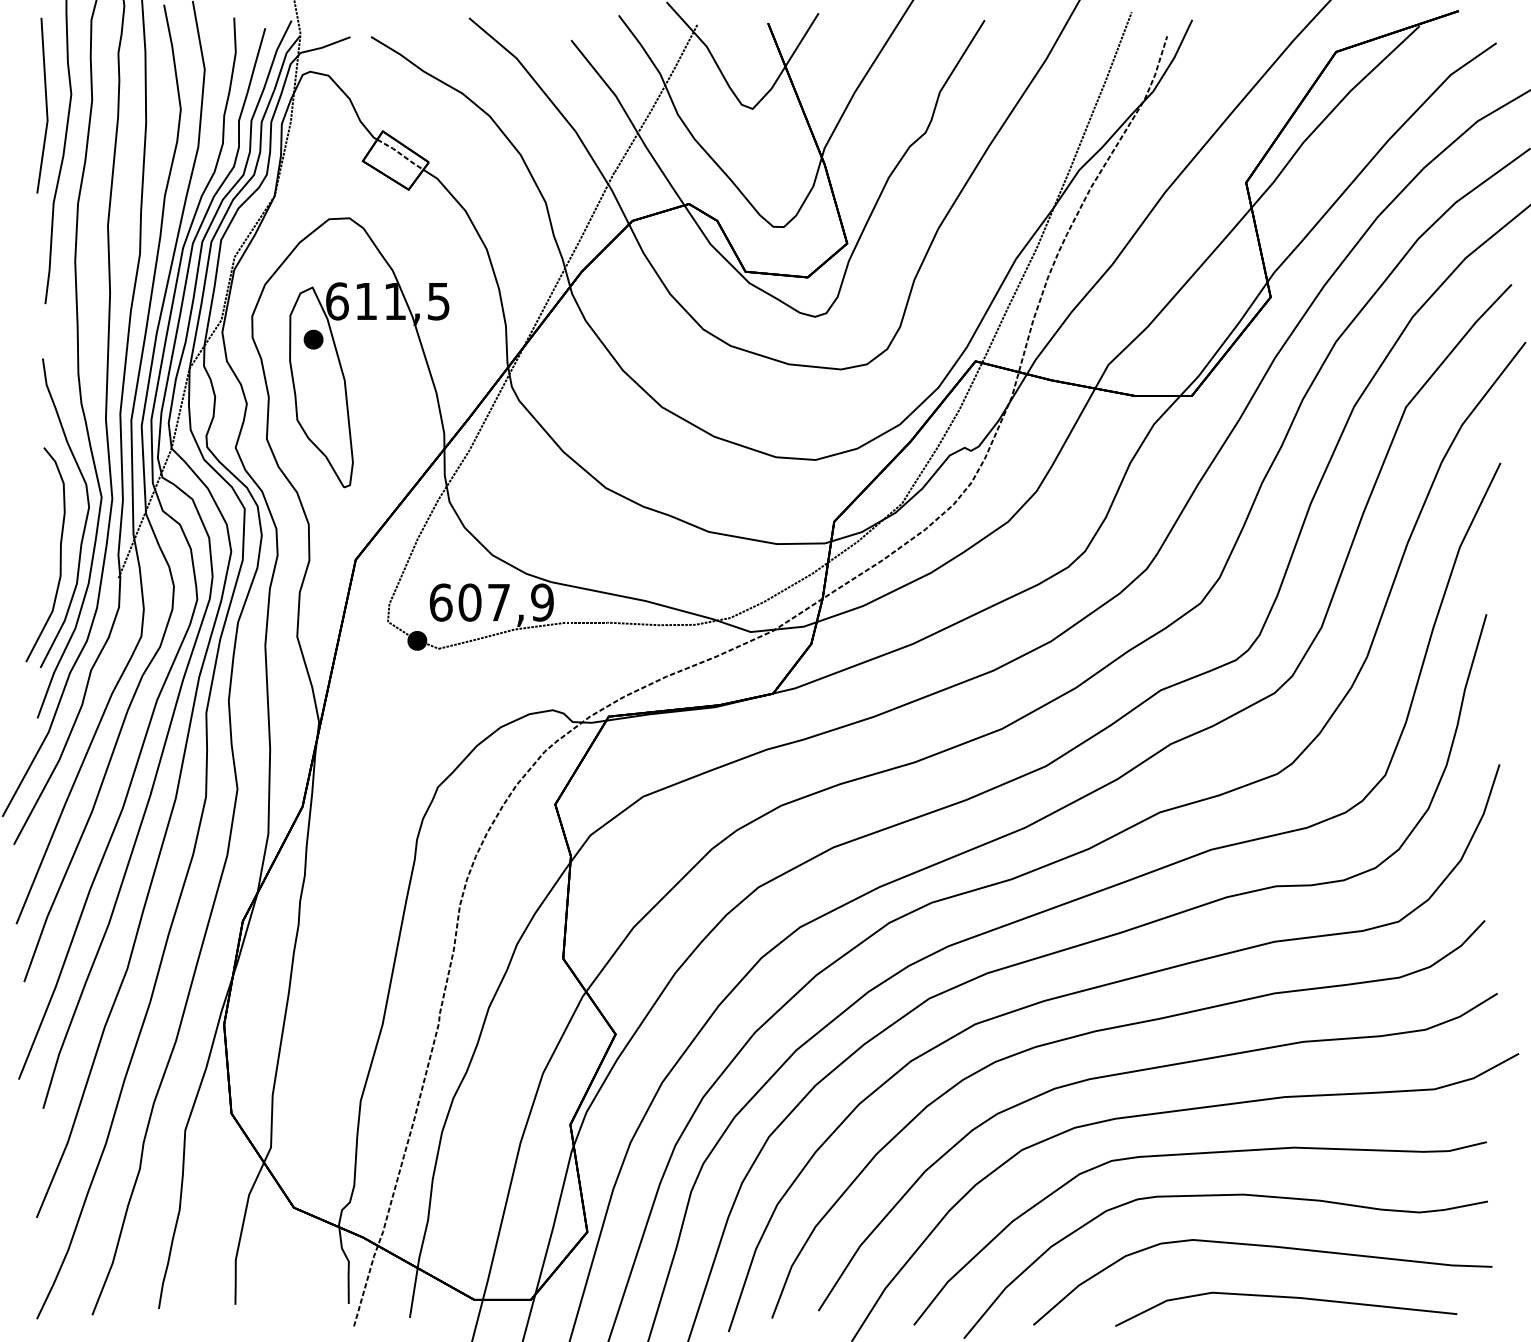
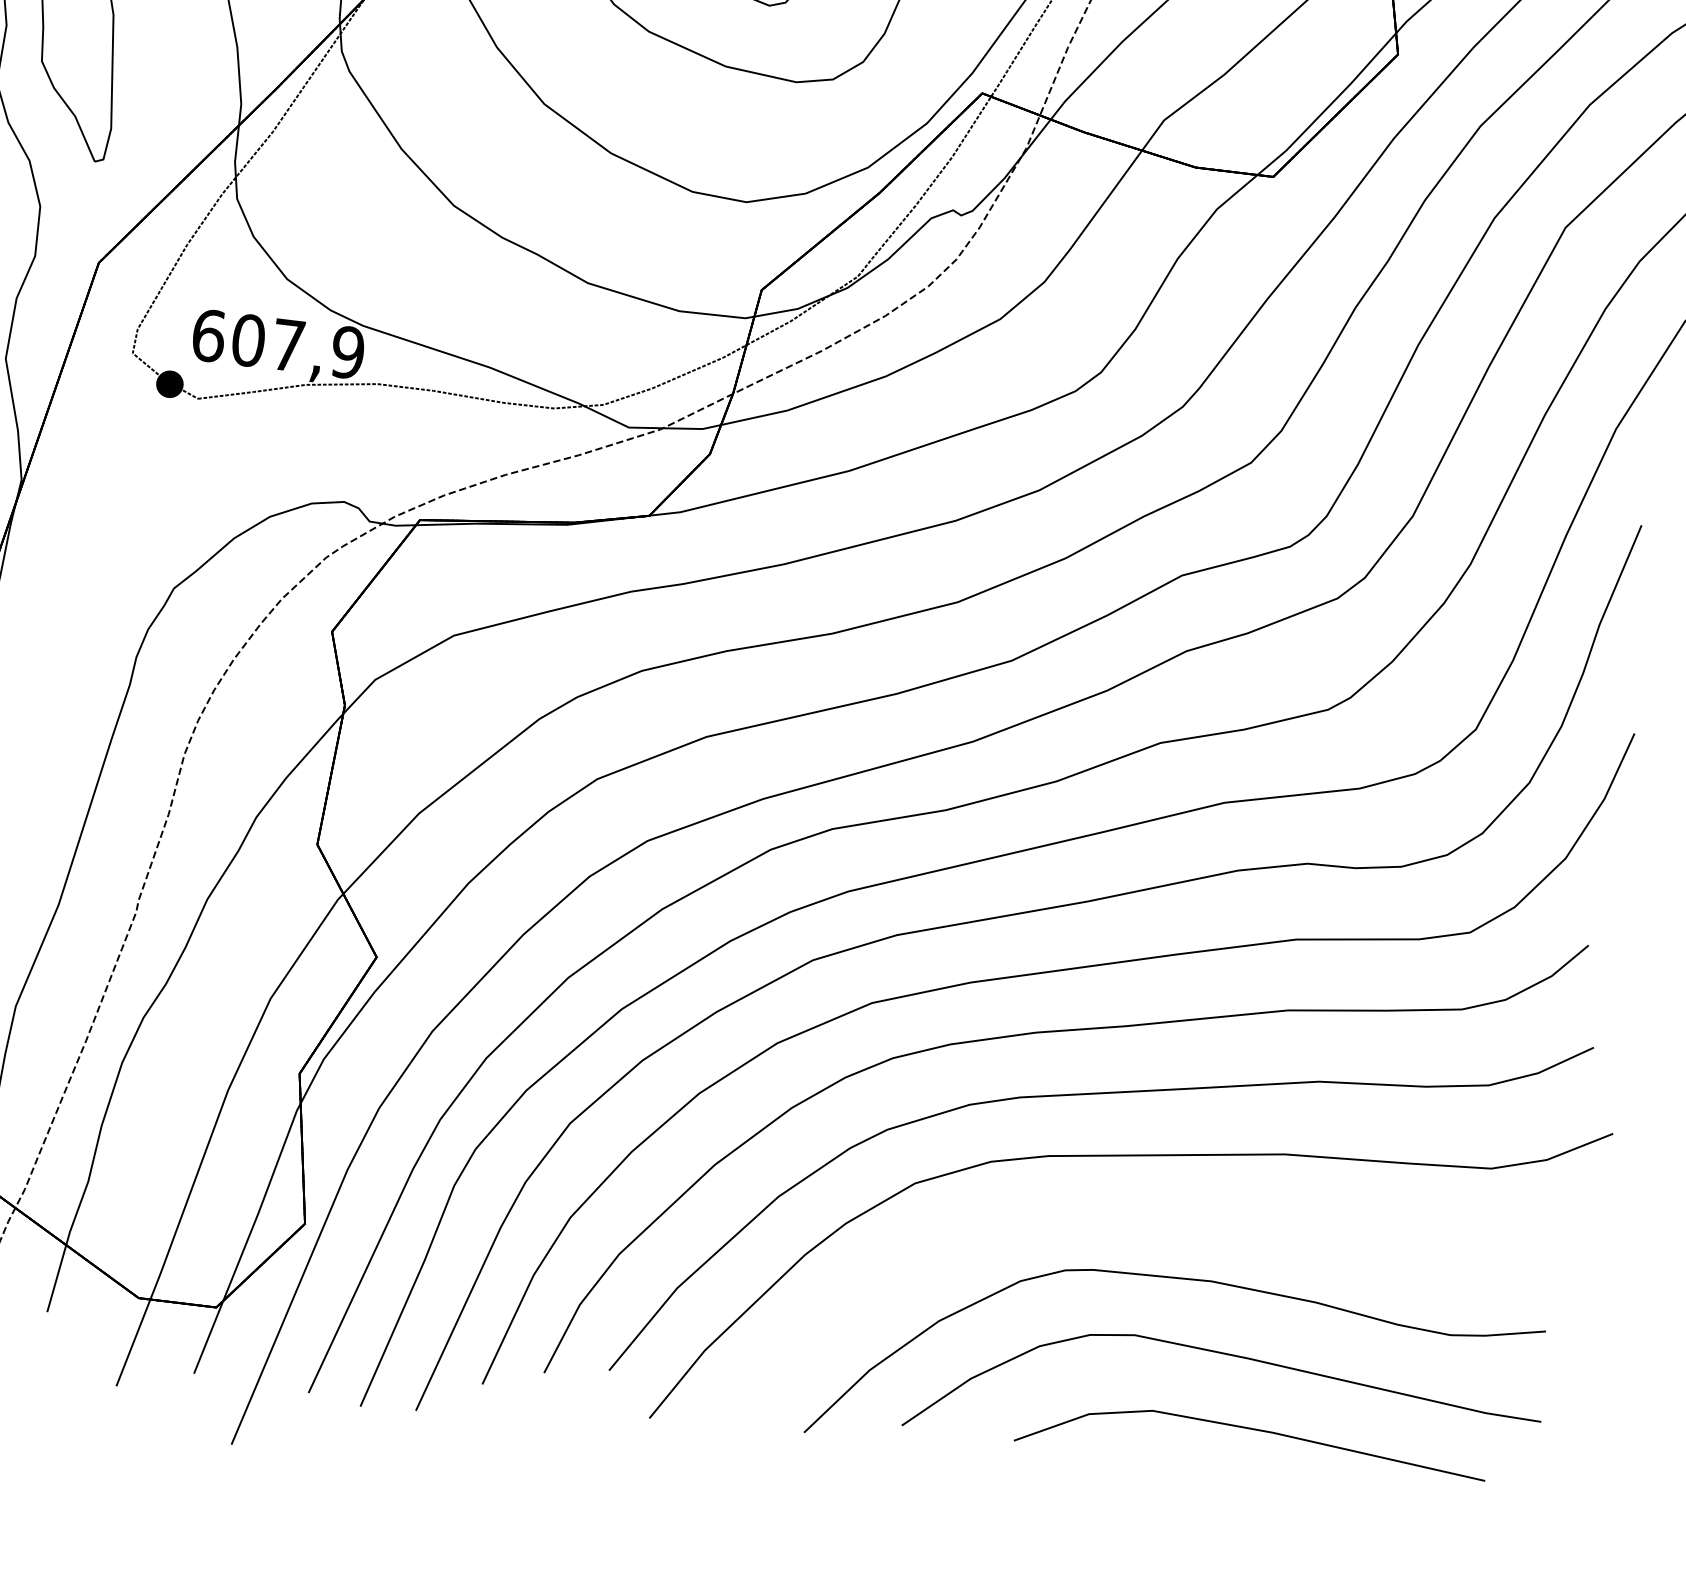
part: (1199, 1154) -> (1157, 1219), removed

